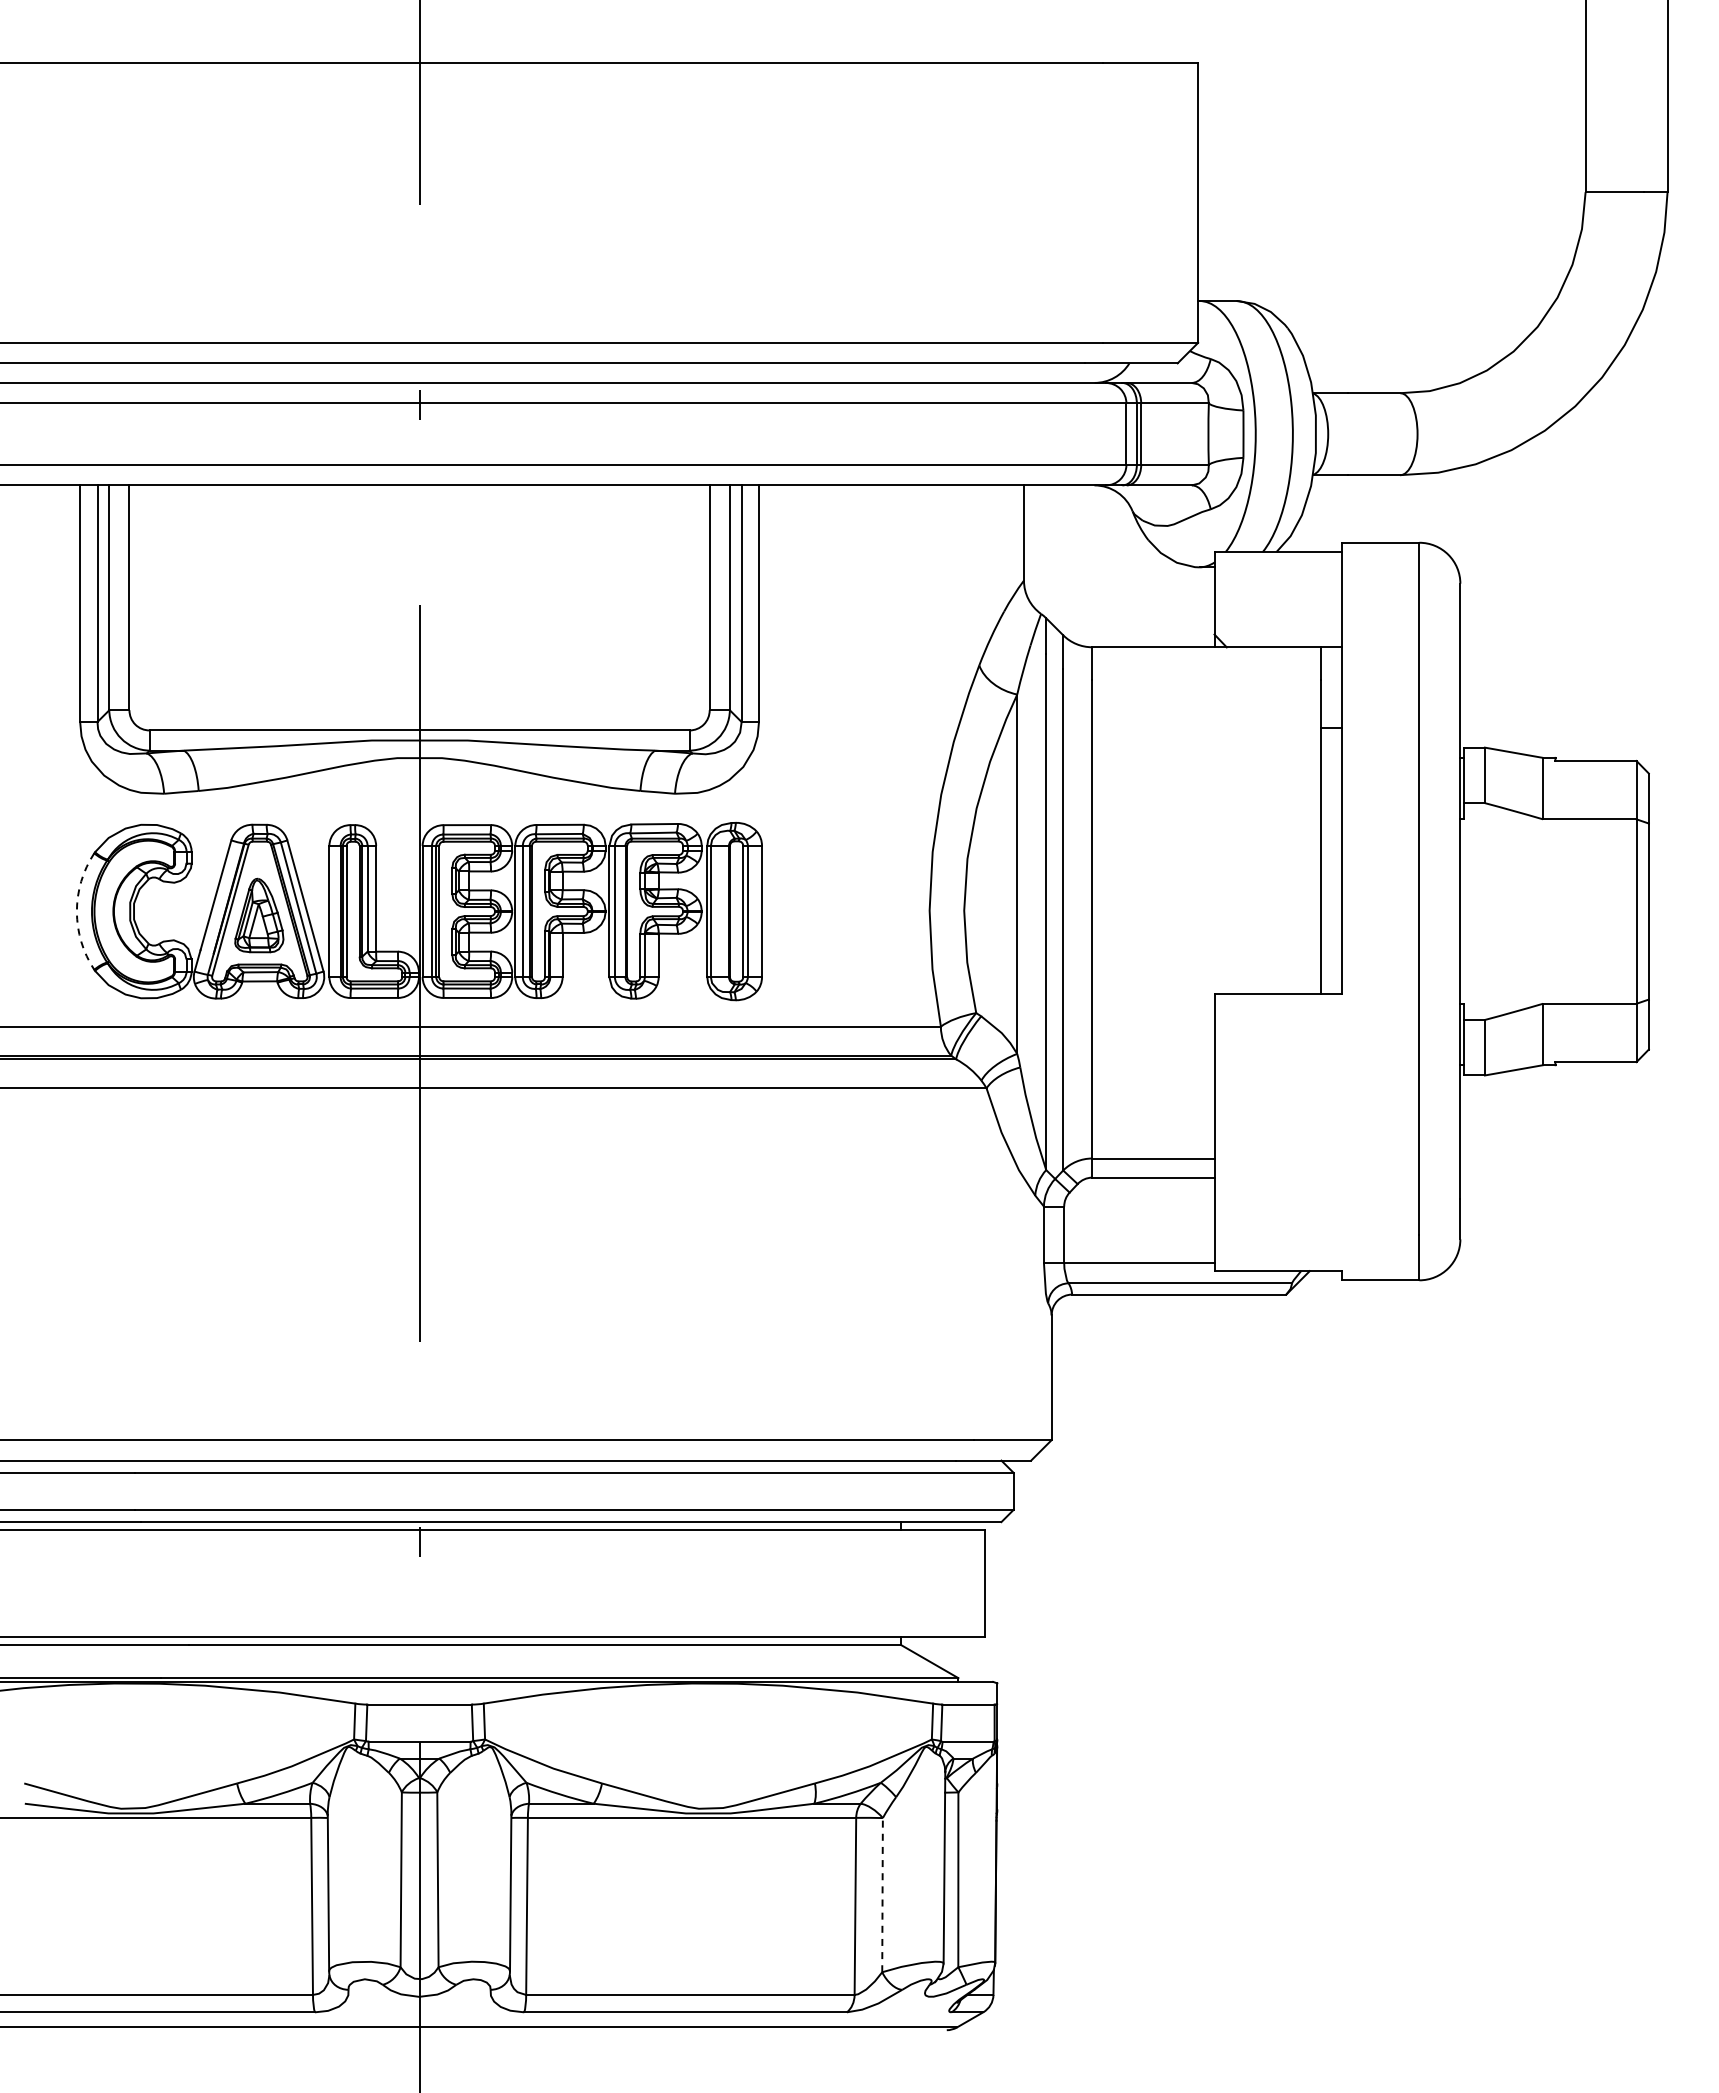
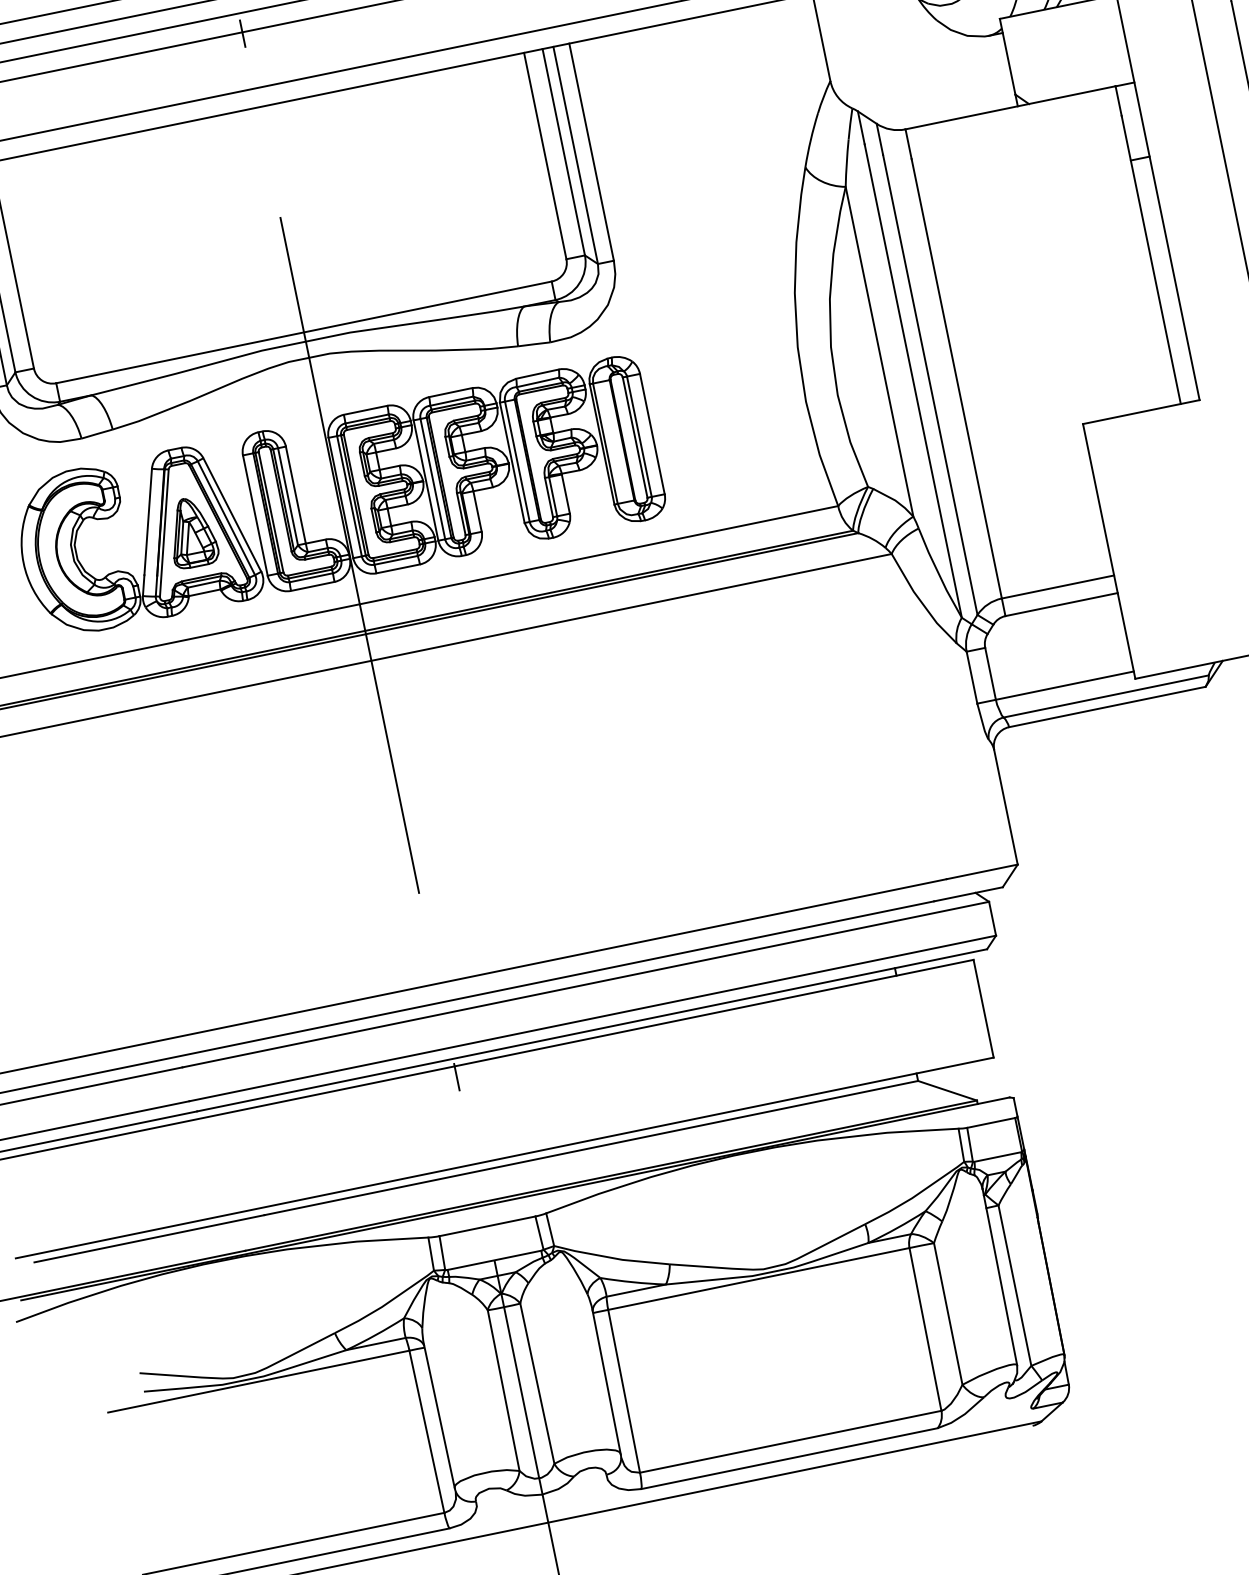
arc: (76, 911) -> (23, 563), dashed -> solid
line: (882, 1894) -> (948, 1313), dashed -> solid

